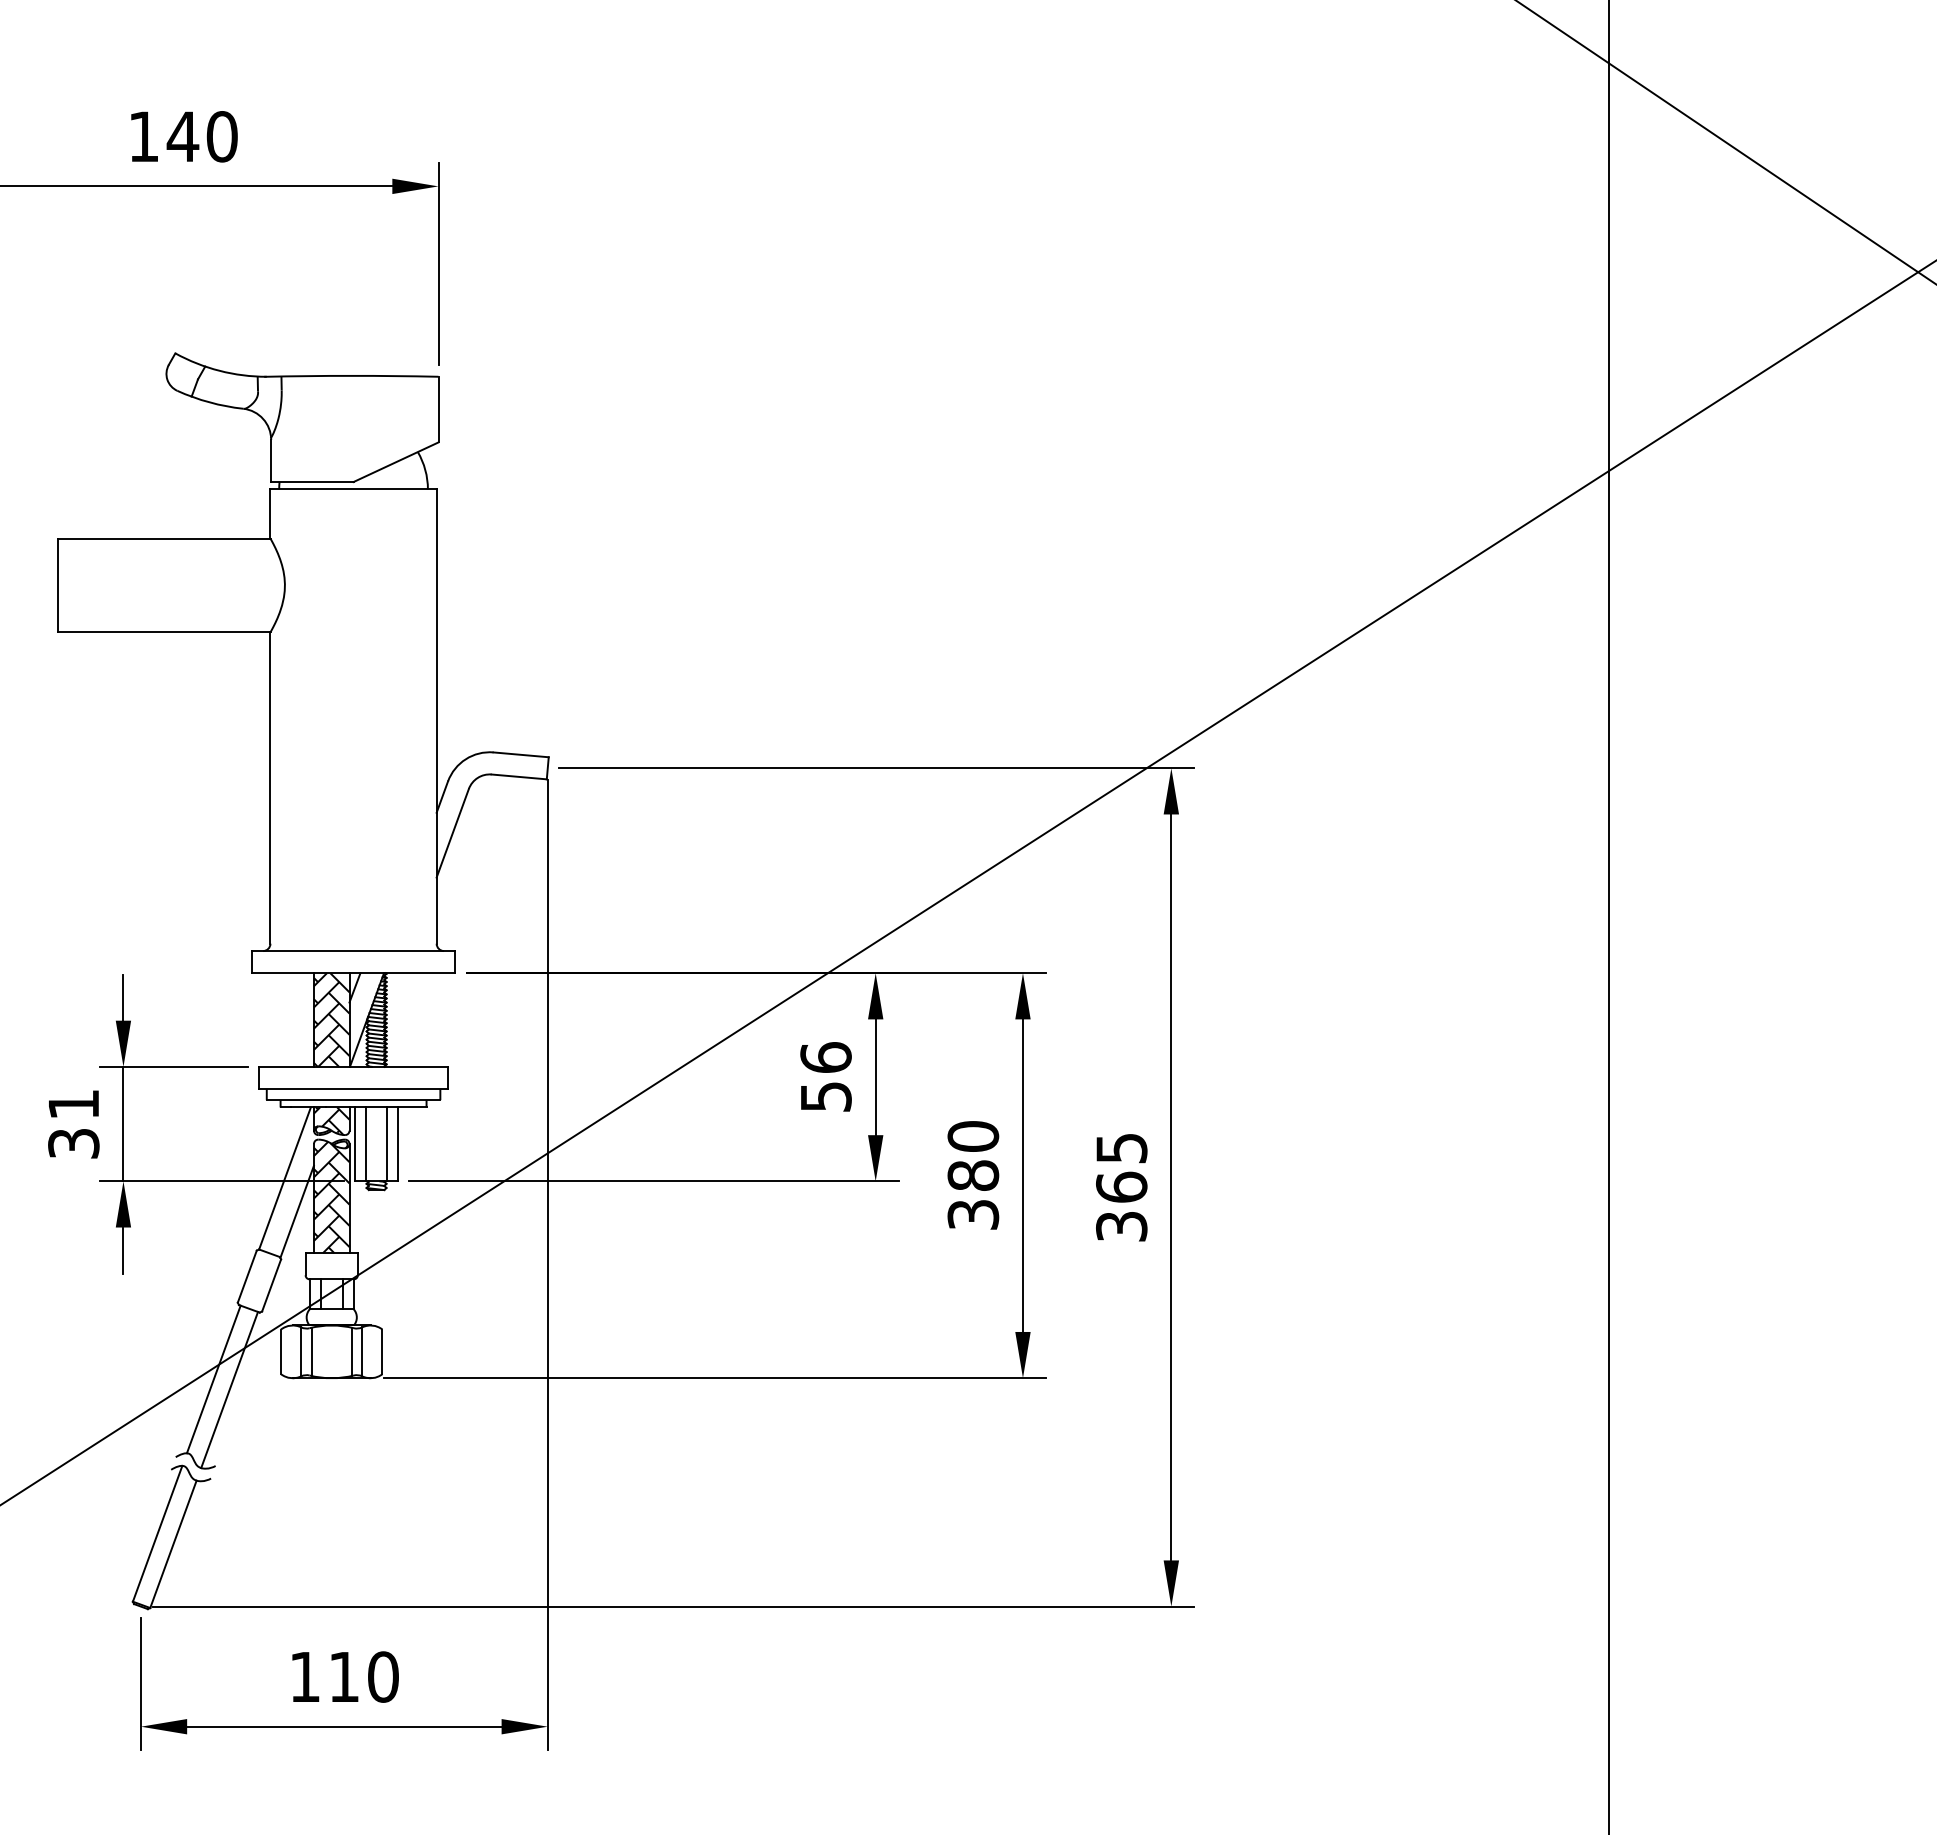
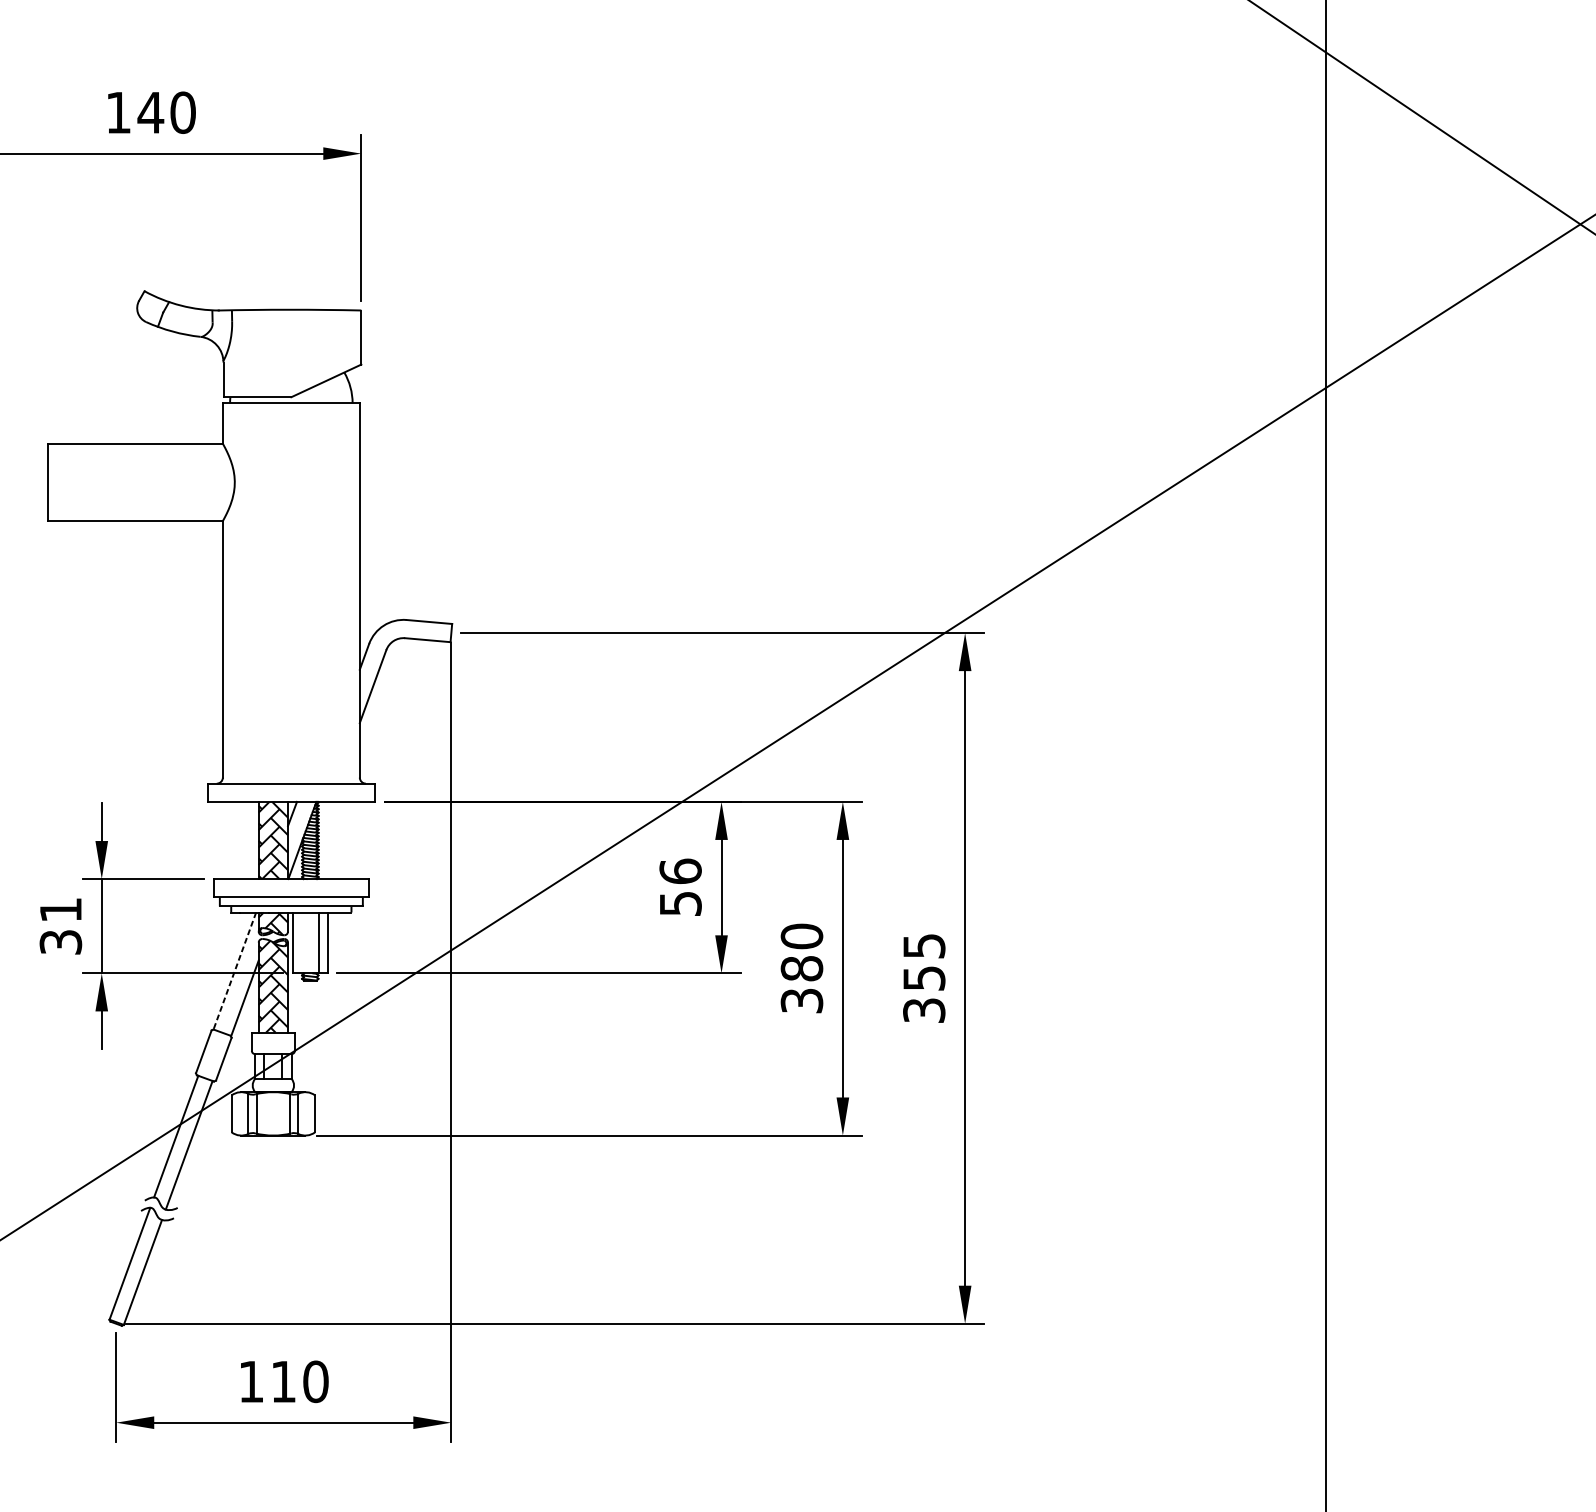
line: (365, 1144) -> (301, 943), removed
line: (285, 1178) -> (235, 971), solid -> dashed
text: (1121, 1186) -> (924, 977), 365 -> 355

